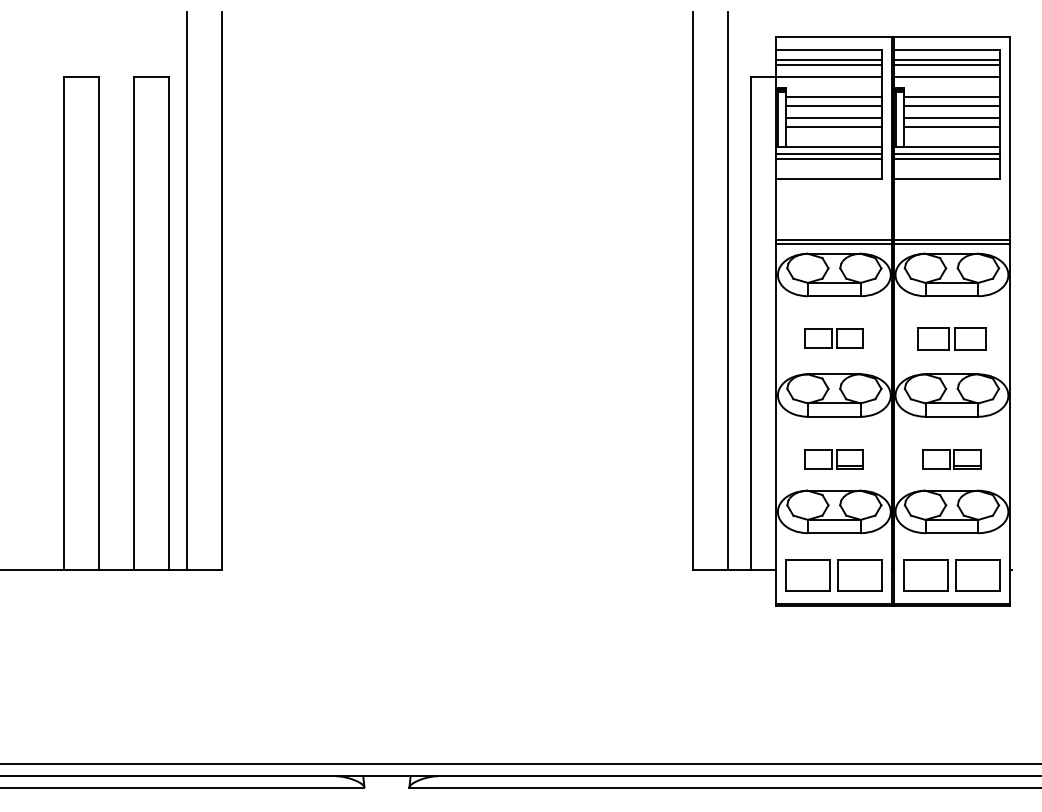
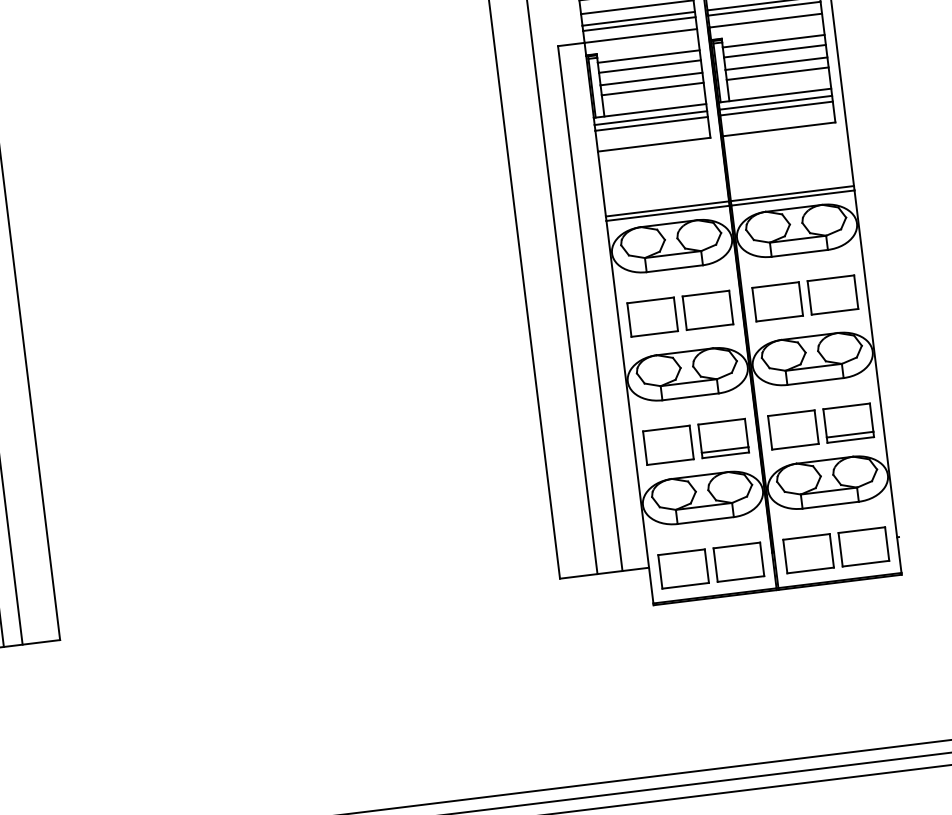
part: (833, 338) -> (679, 313), size x1.67
part: (951, 338) -> (804, 298), size x1.43
part: (833, 458) -> (695, 441), size x1.67
part: (951, 458) -> (820, 425), size x1.67

